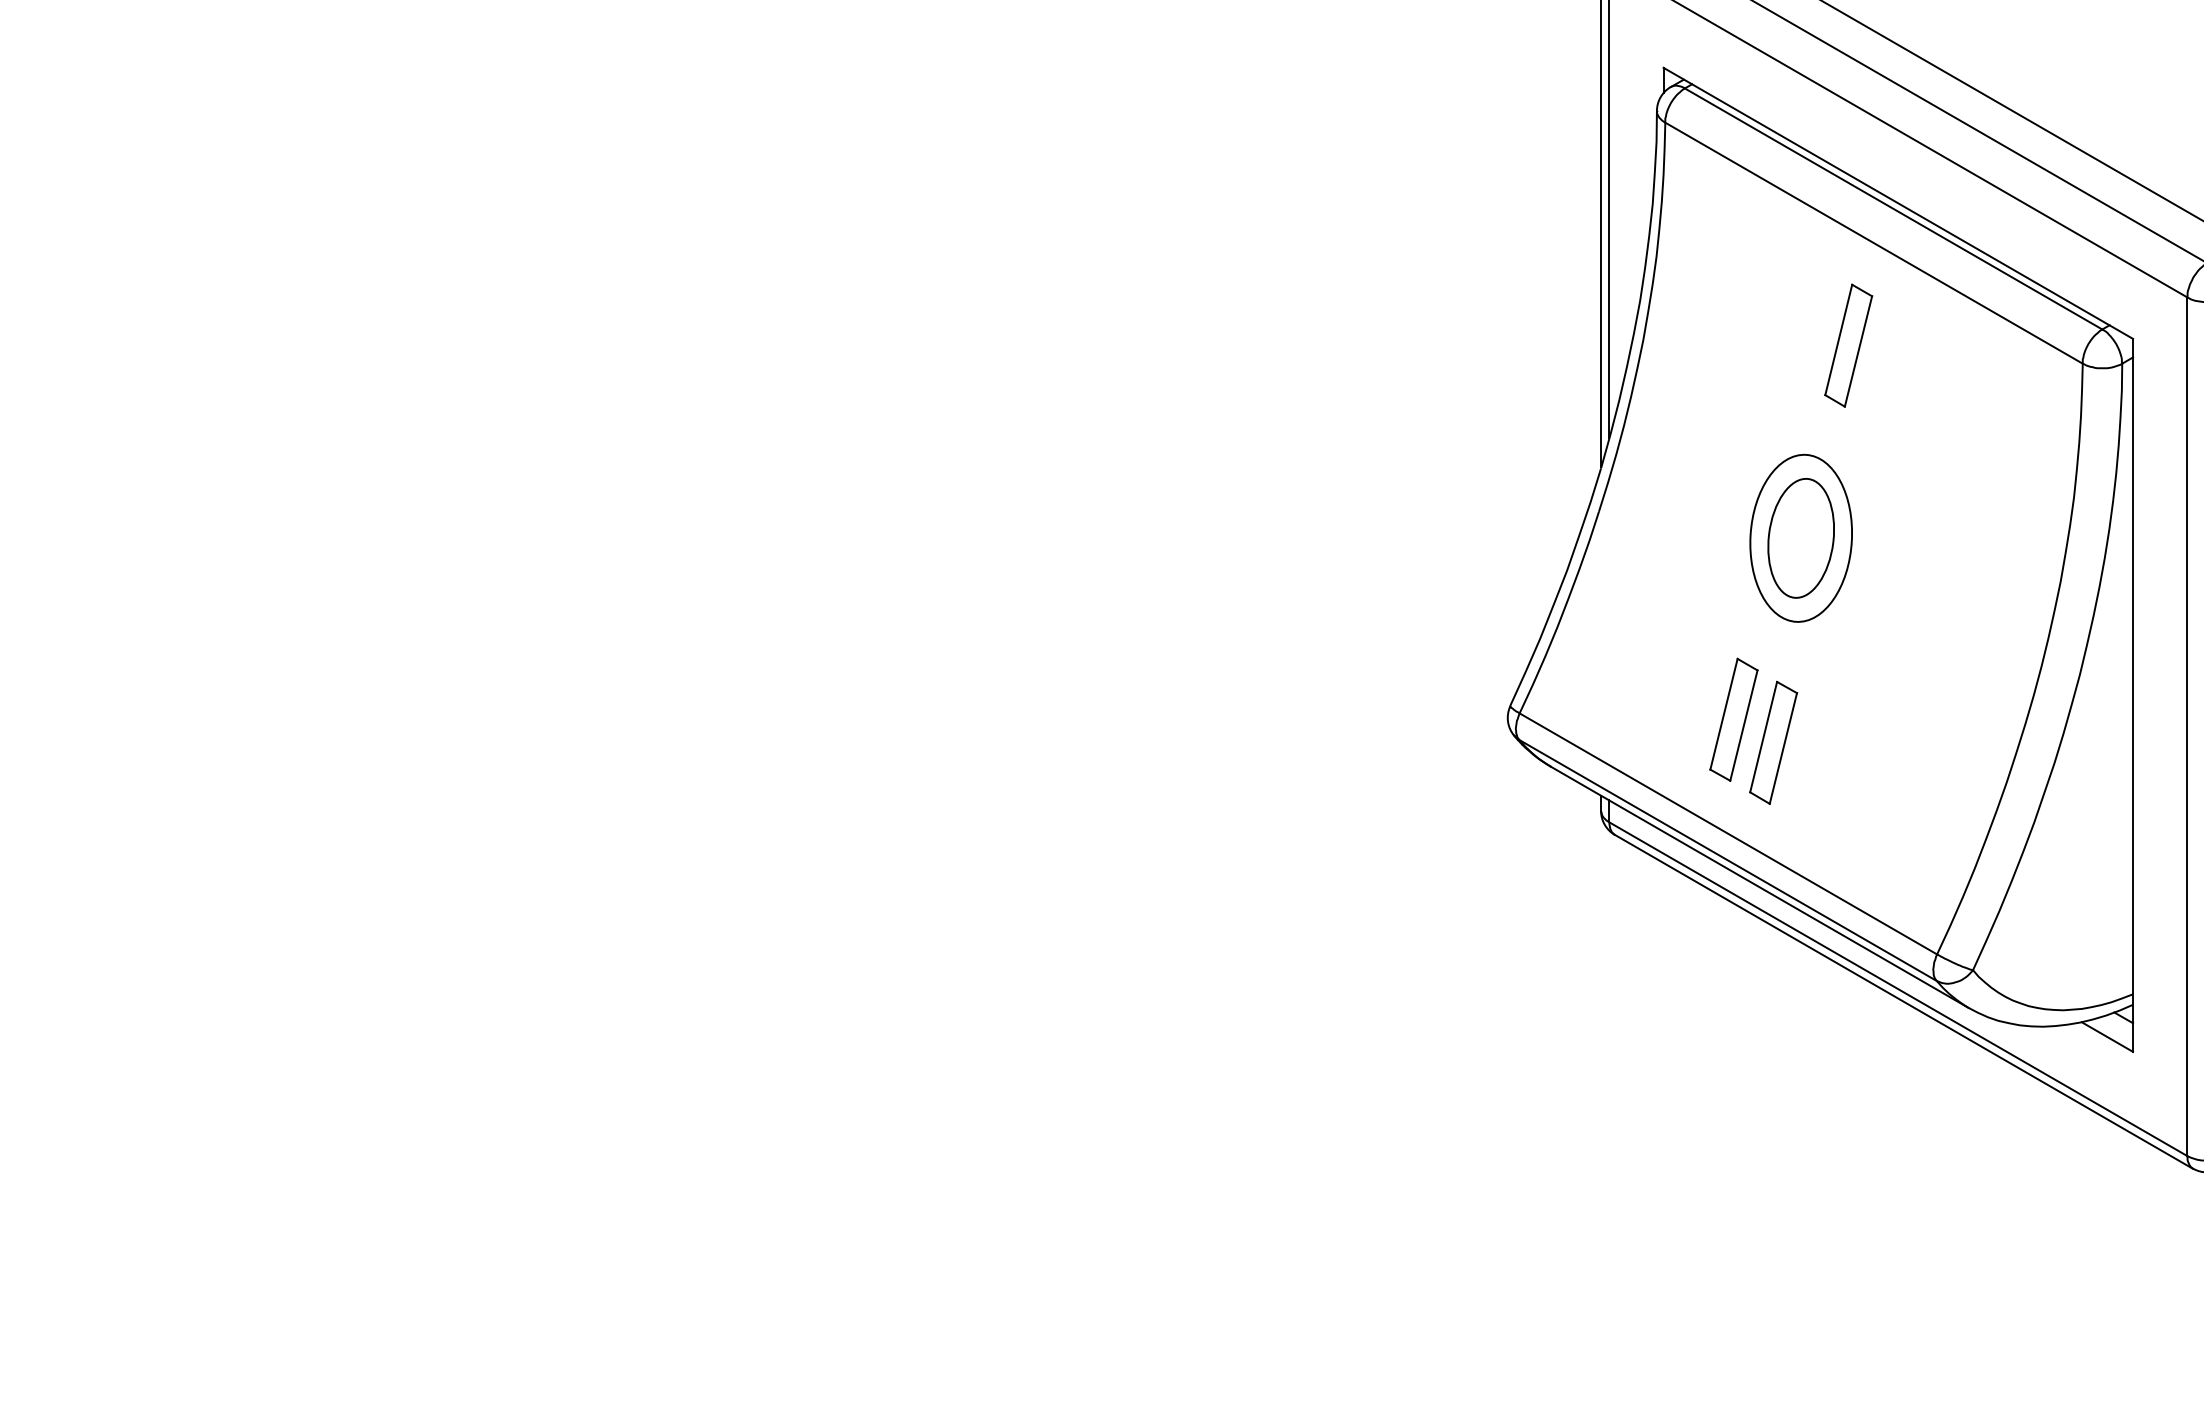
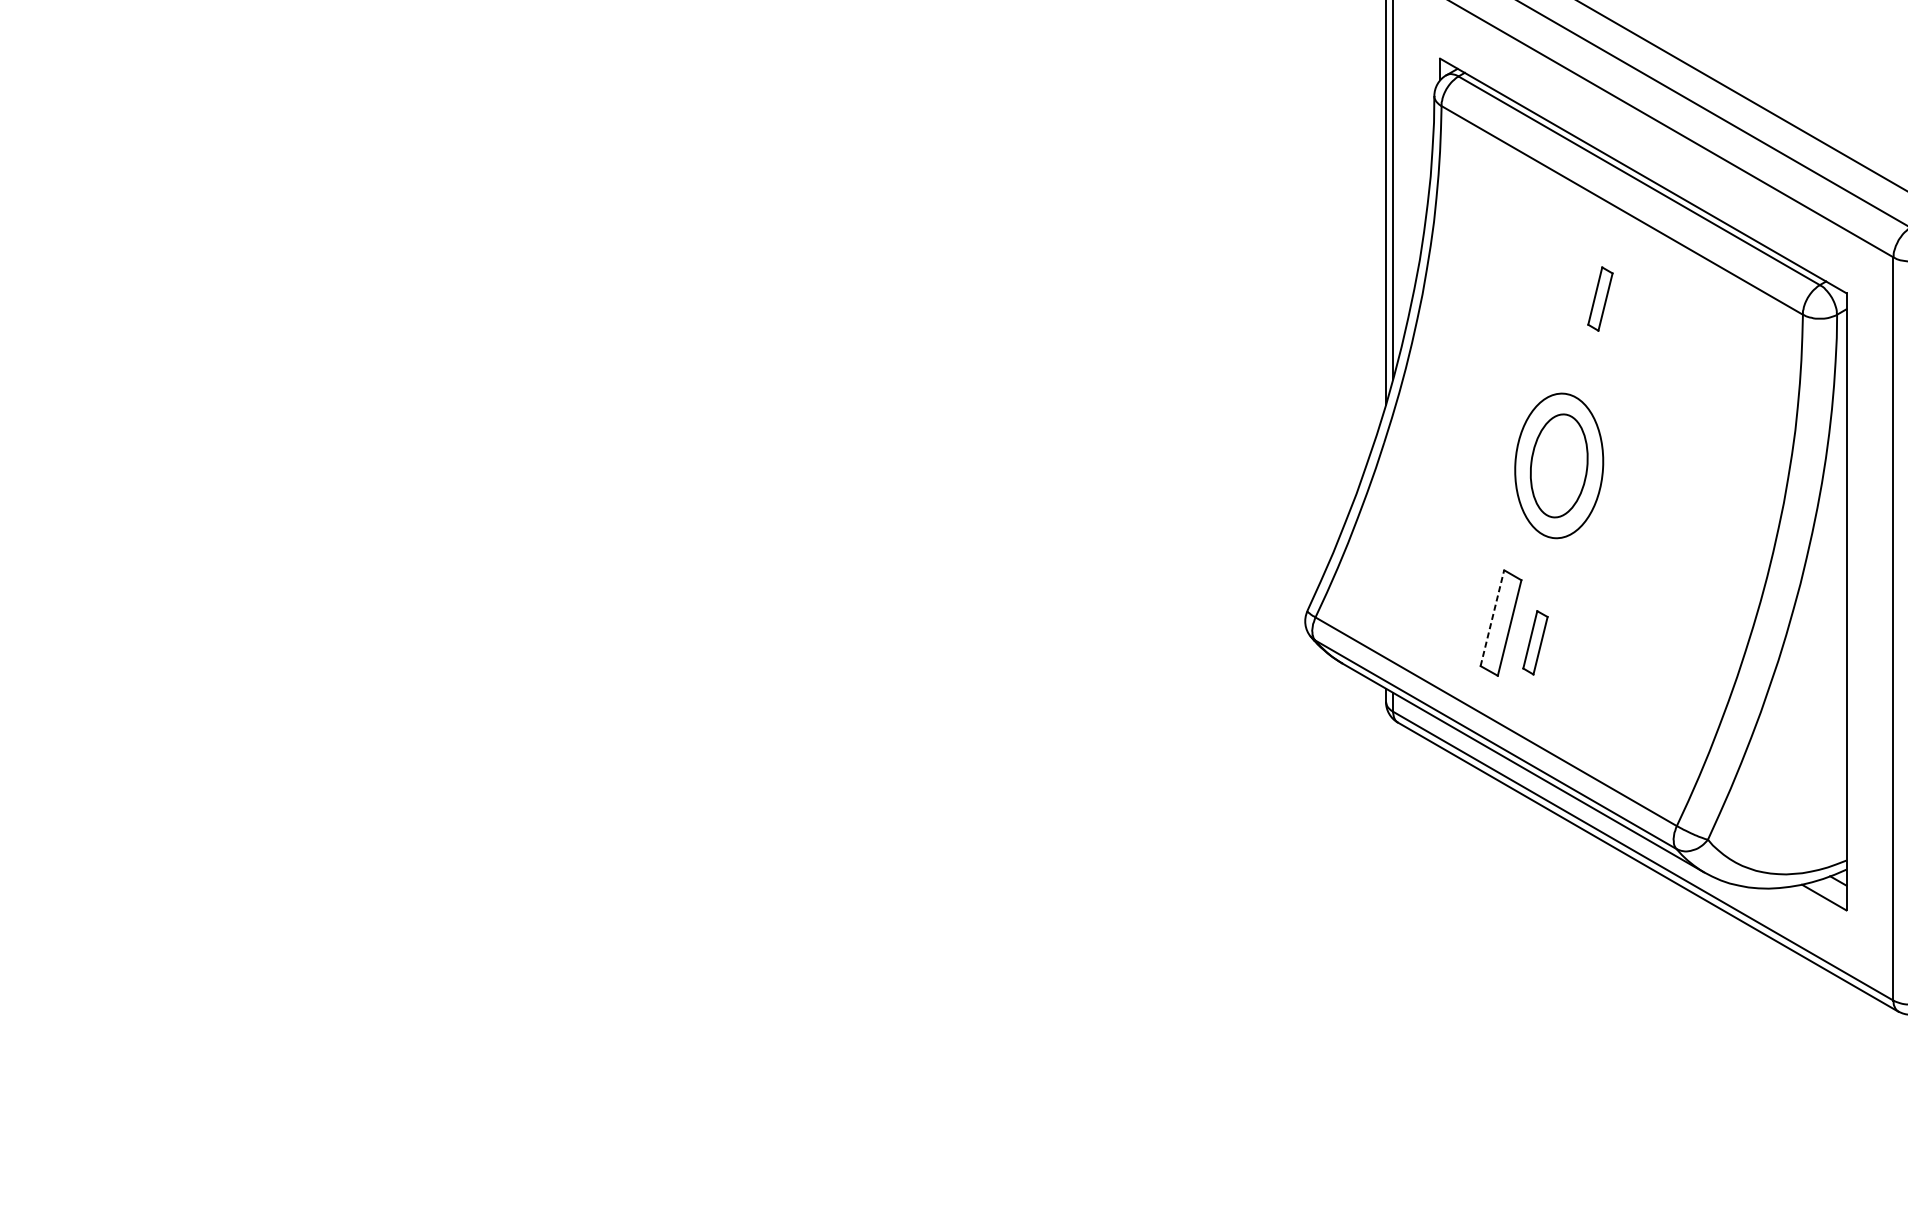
part: (1848, 345) -> (1600, 298), size x0.6
line: (1724, 713) -> (1492, 617), solid -> dashed
part: (1773, 742) -> (1535, 642), size x0.6

